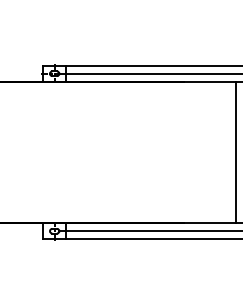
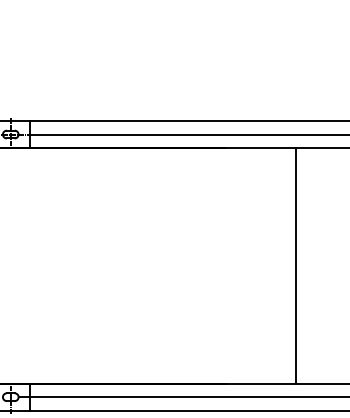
line: (235, 152) -> (295, 265), moved

